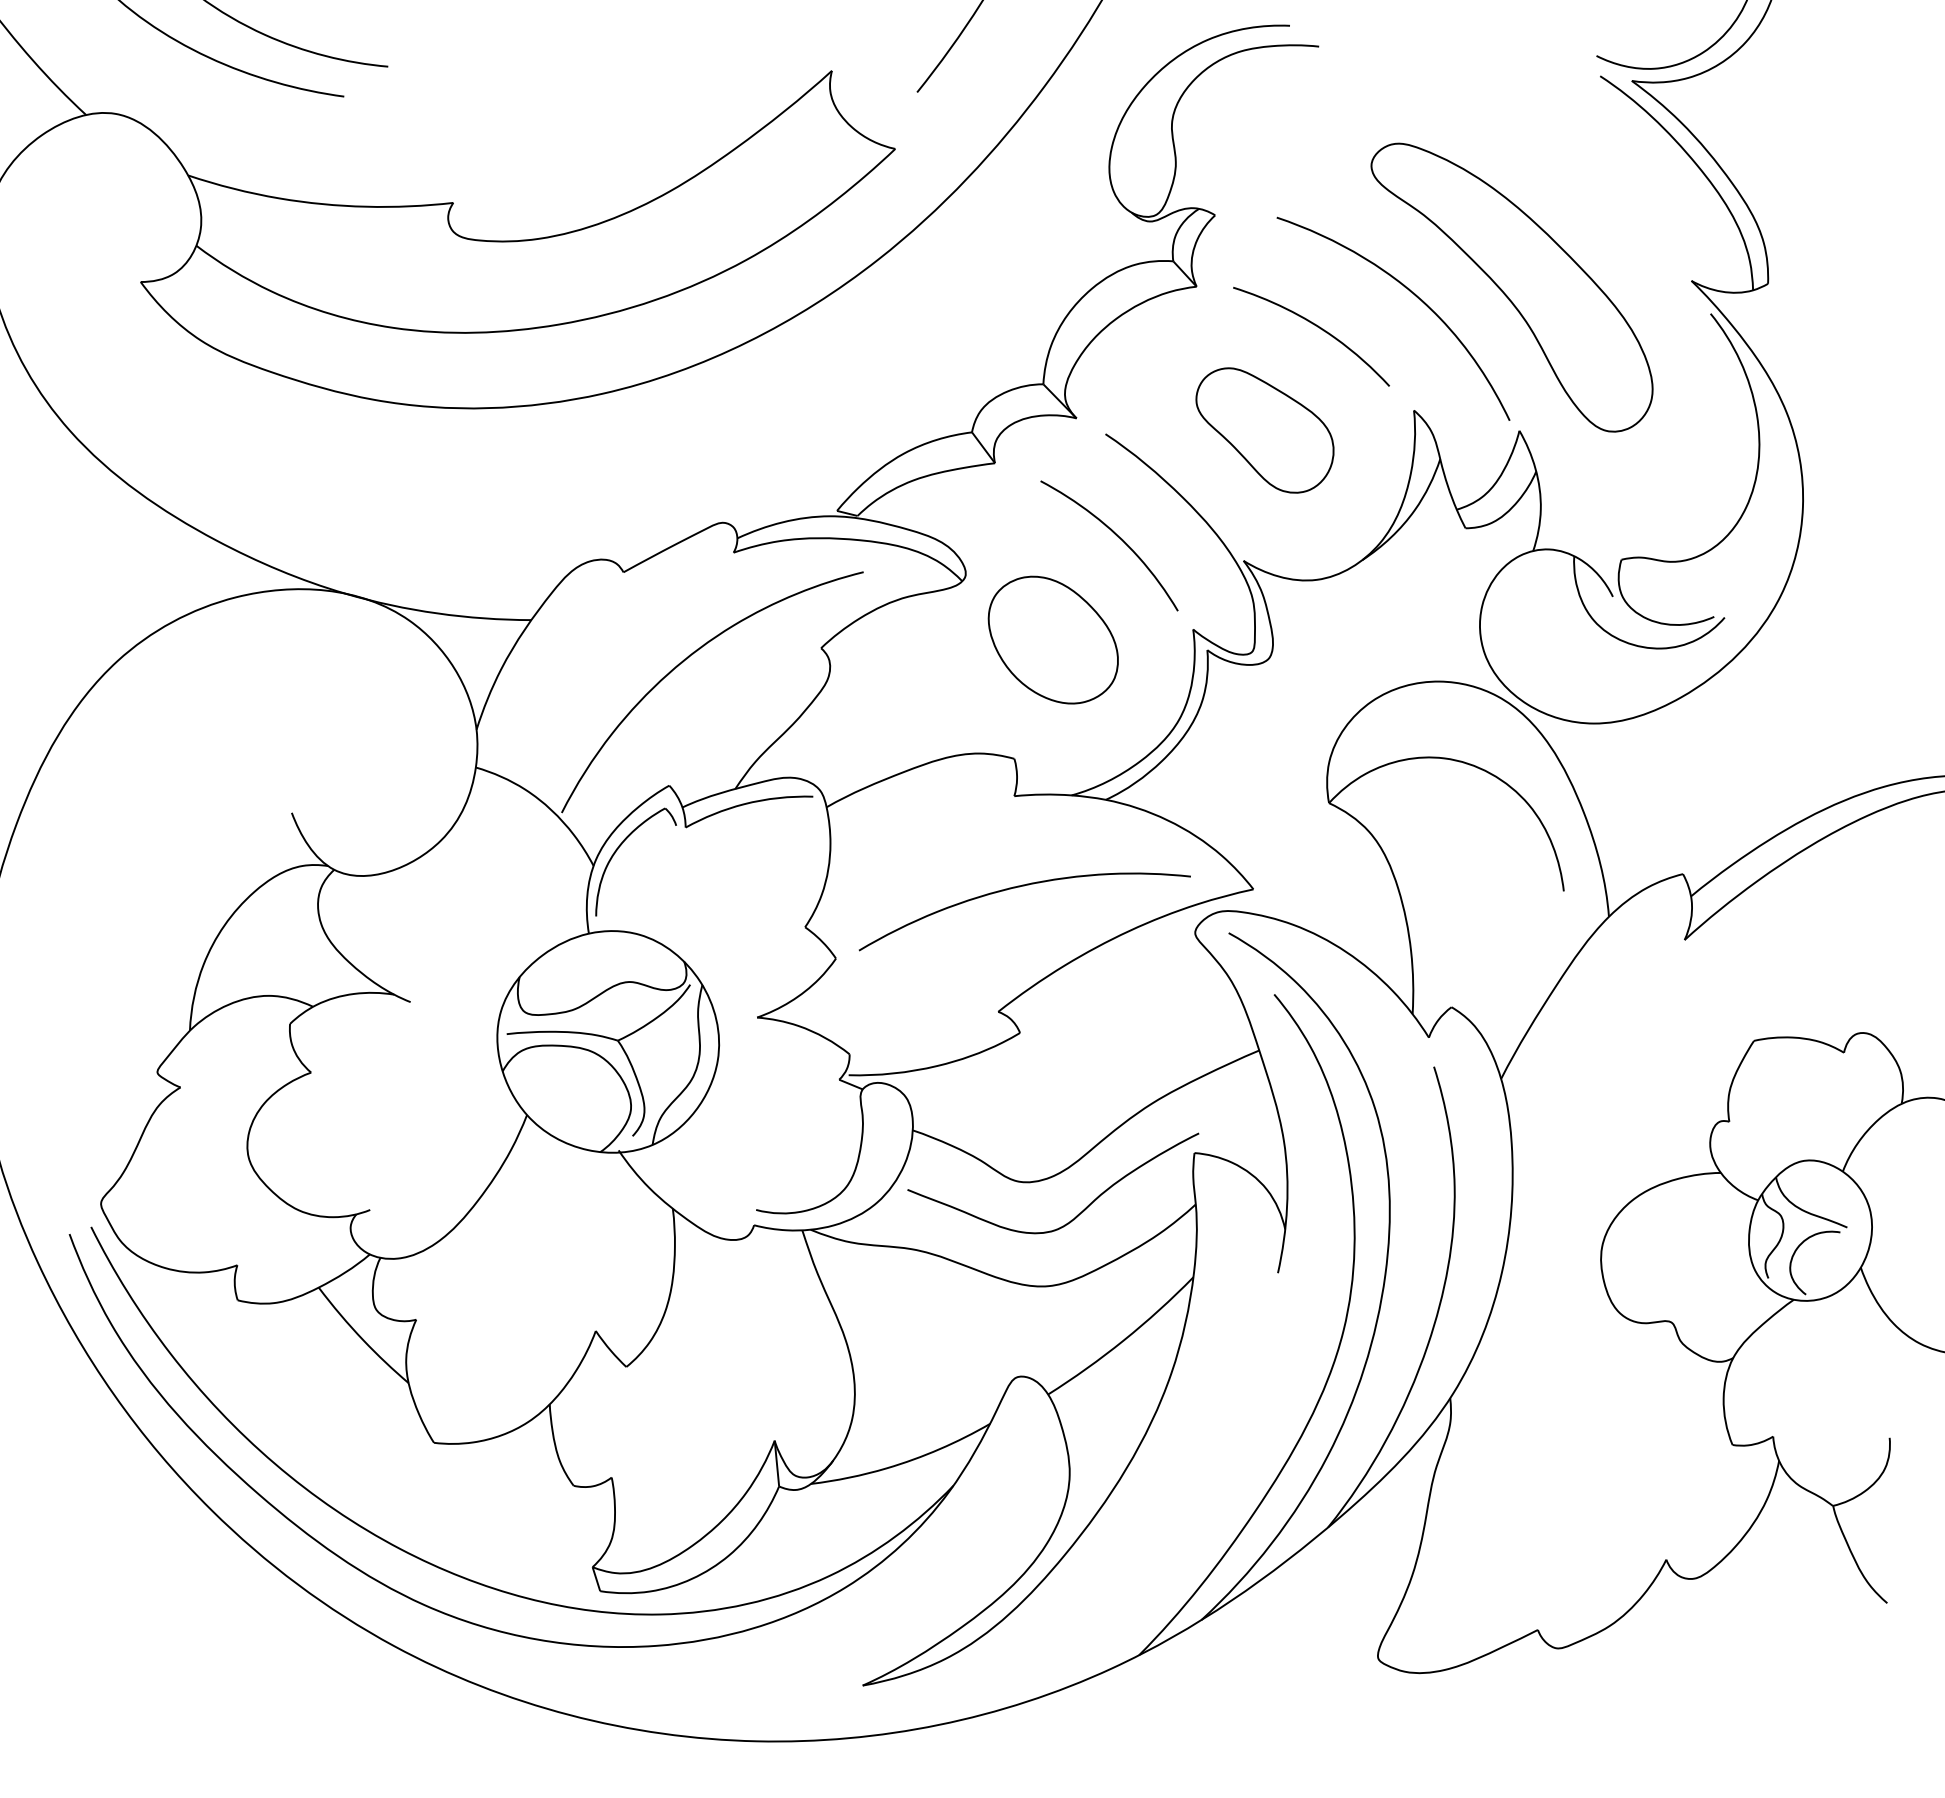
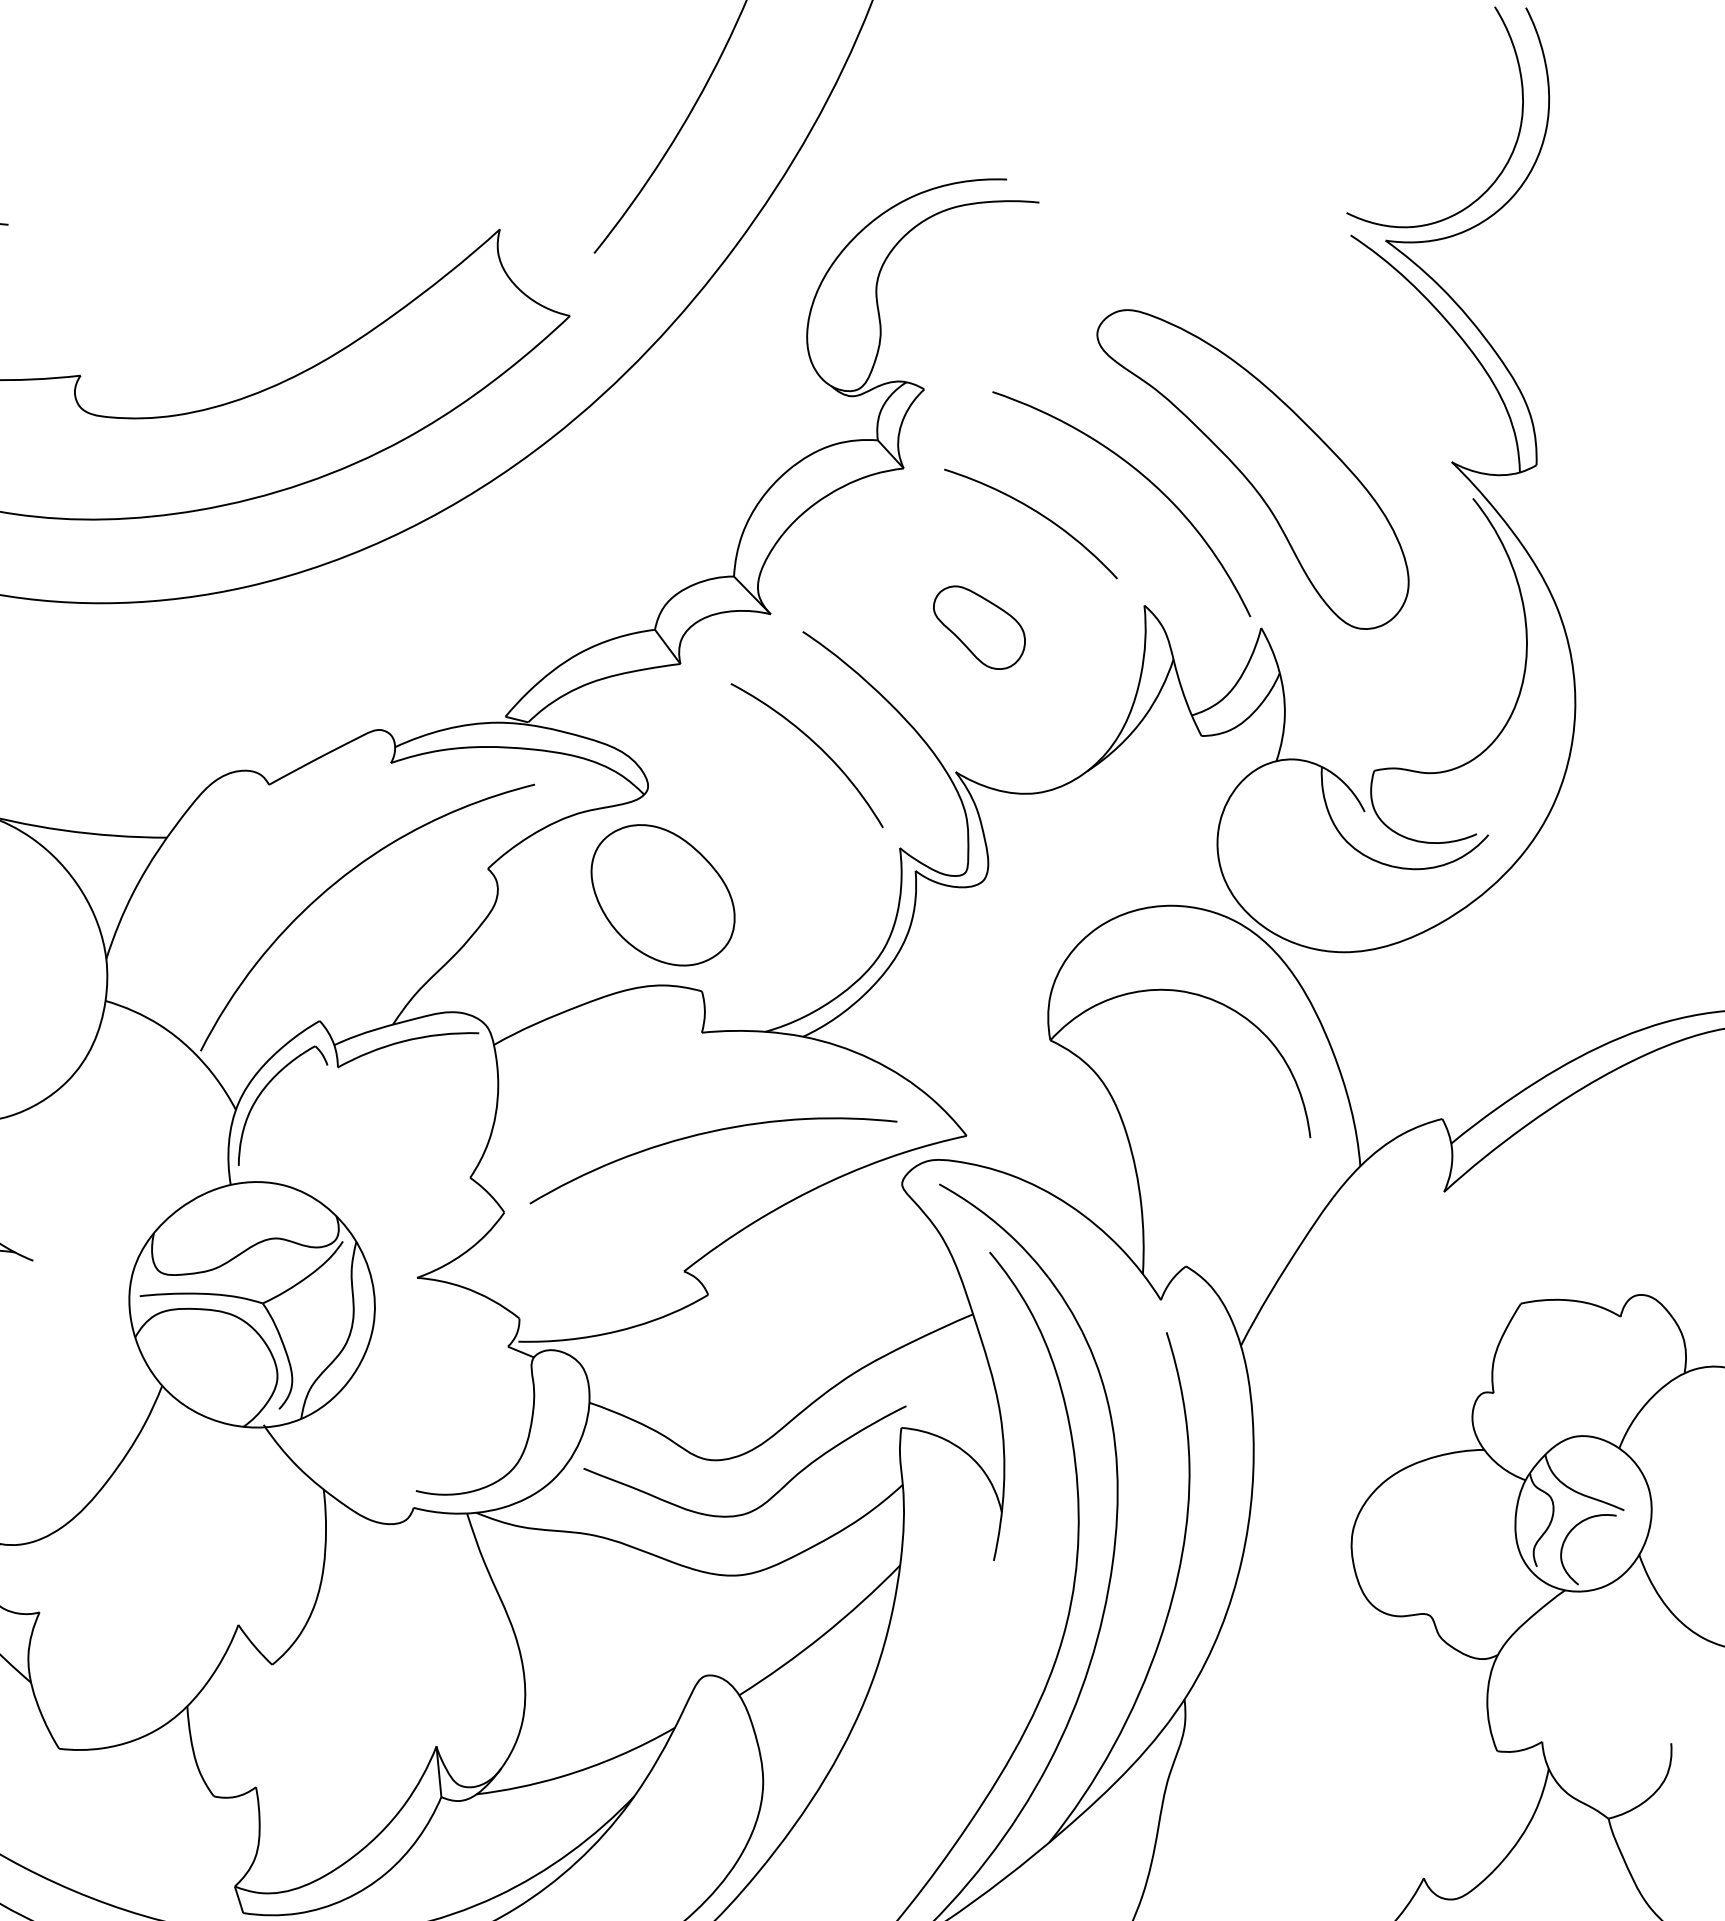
part: (1264, 430) -> (978, 627), size x0.6
part: (1052, 639) -> (662, 894), moved

